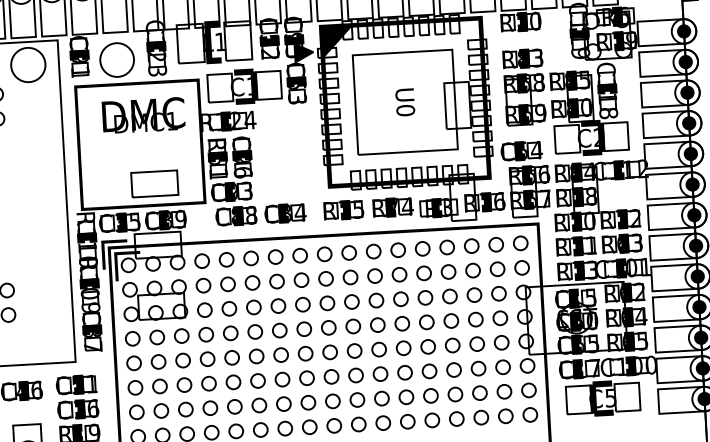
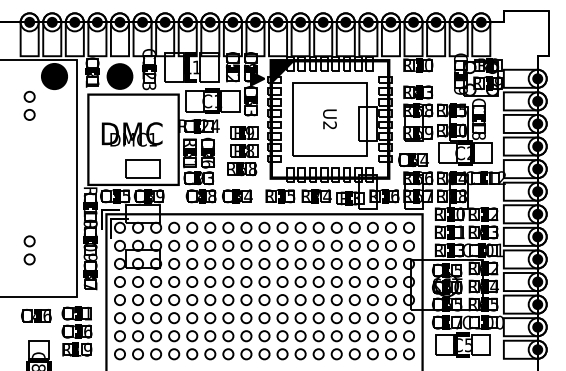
fill: (116, 60) -> (119, 76), added
fill: (28, 64) -> (54, 76), added
text: (405, 110) -> (329, 125), U0 -> U2
part: (142, 115) -> (131, 134), moved
part: (289, 152) -> (242, 151), added

